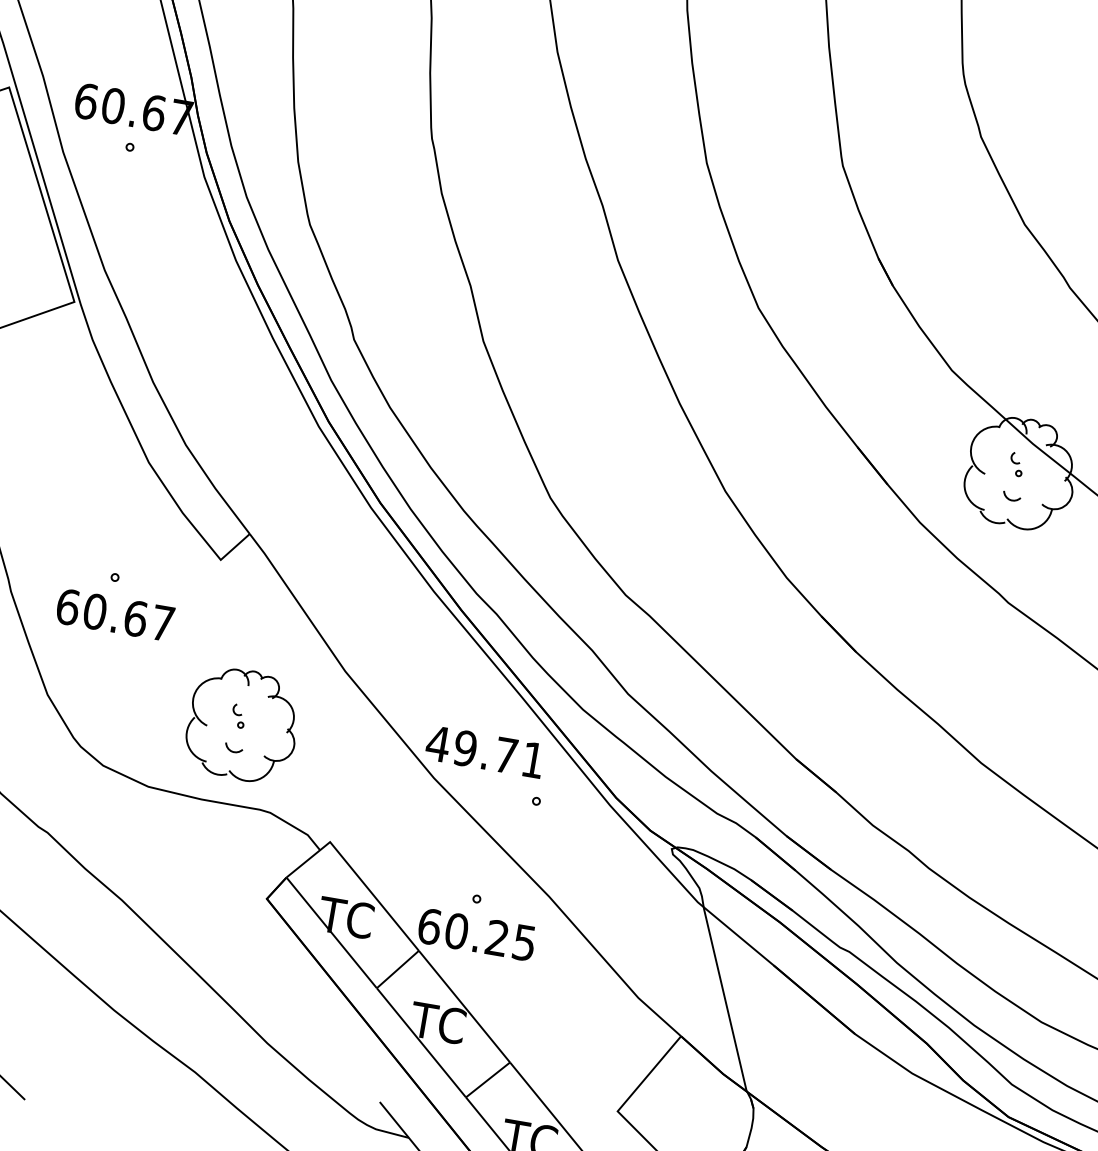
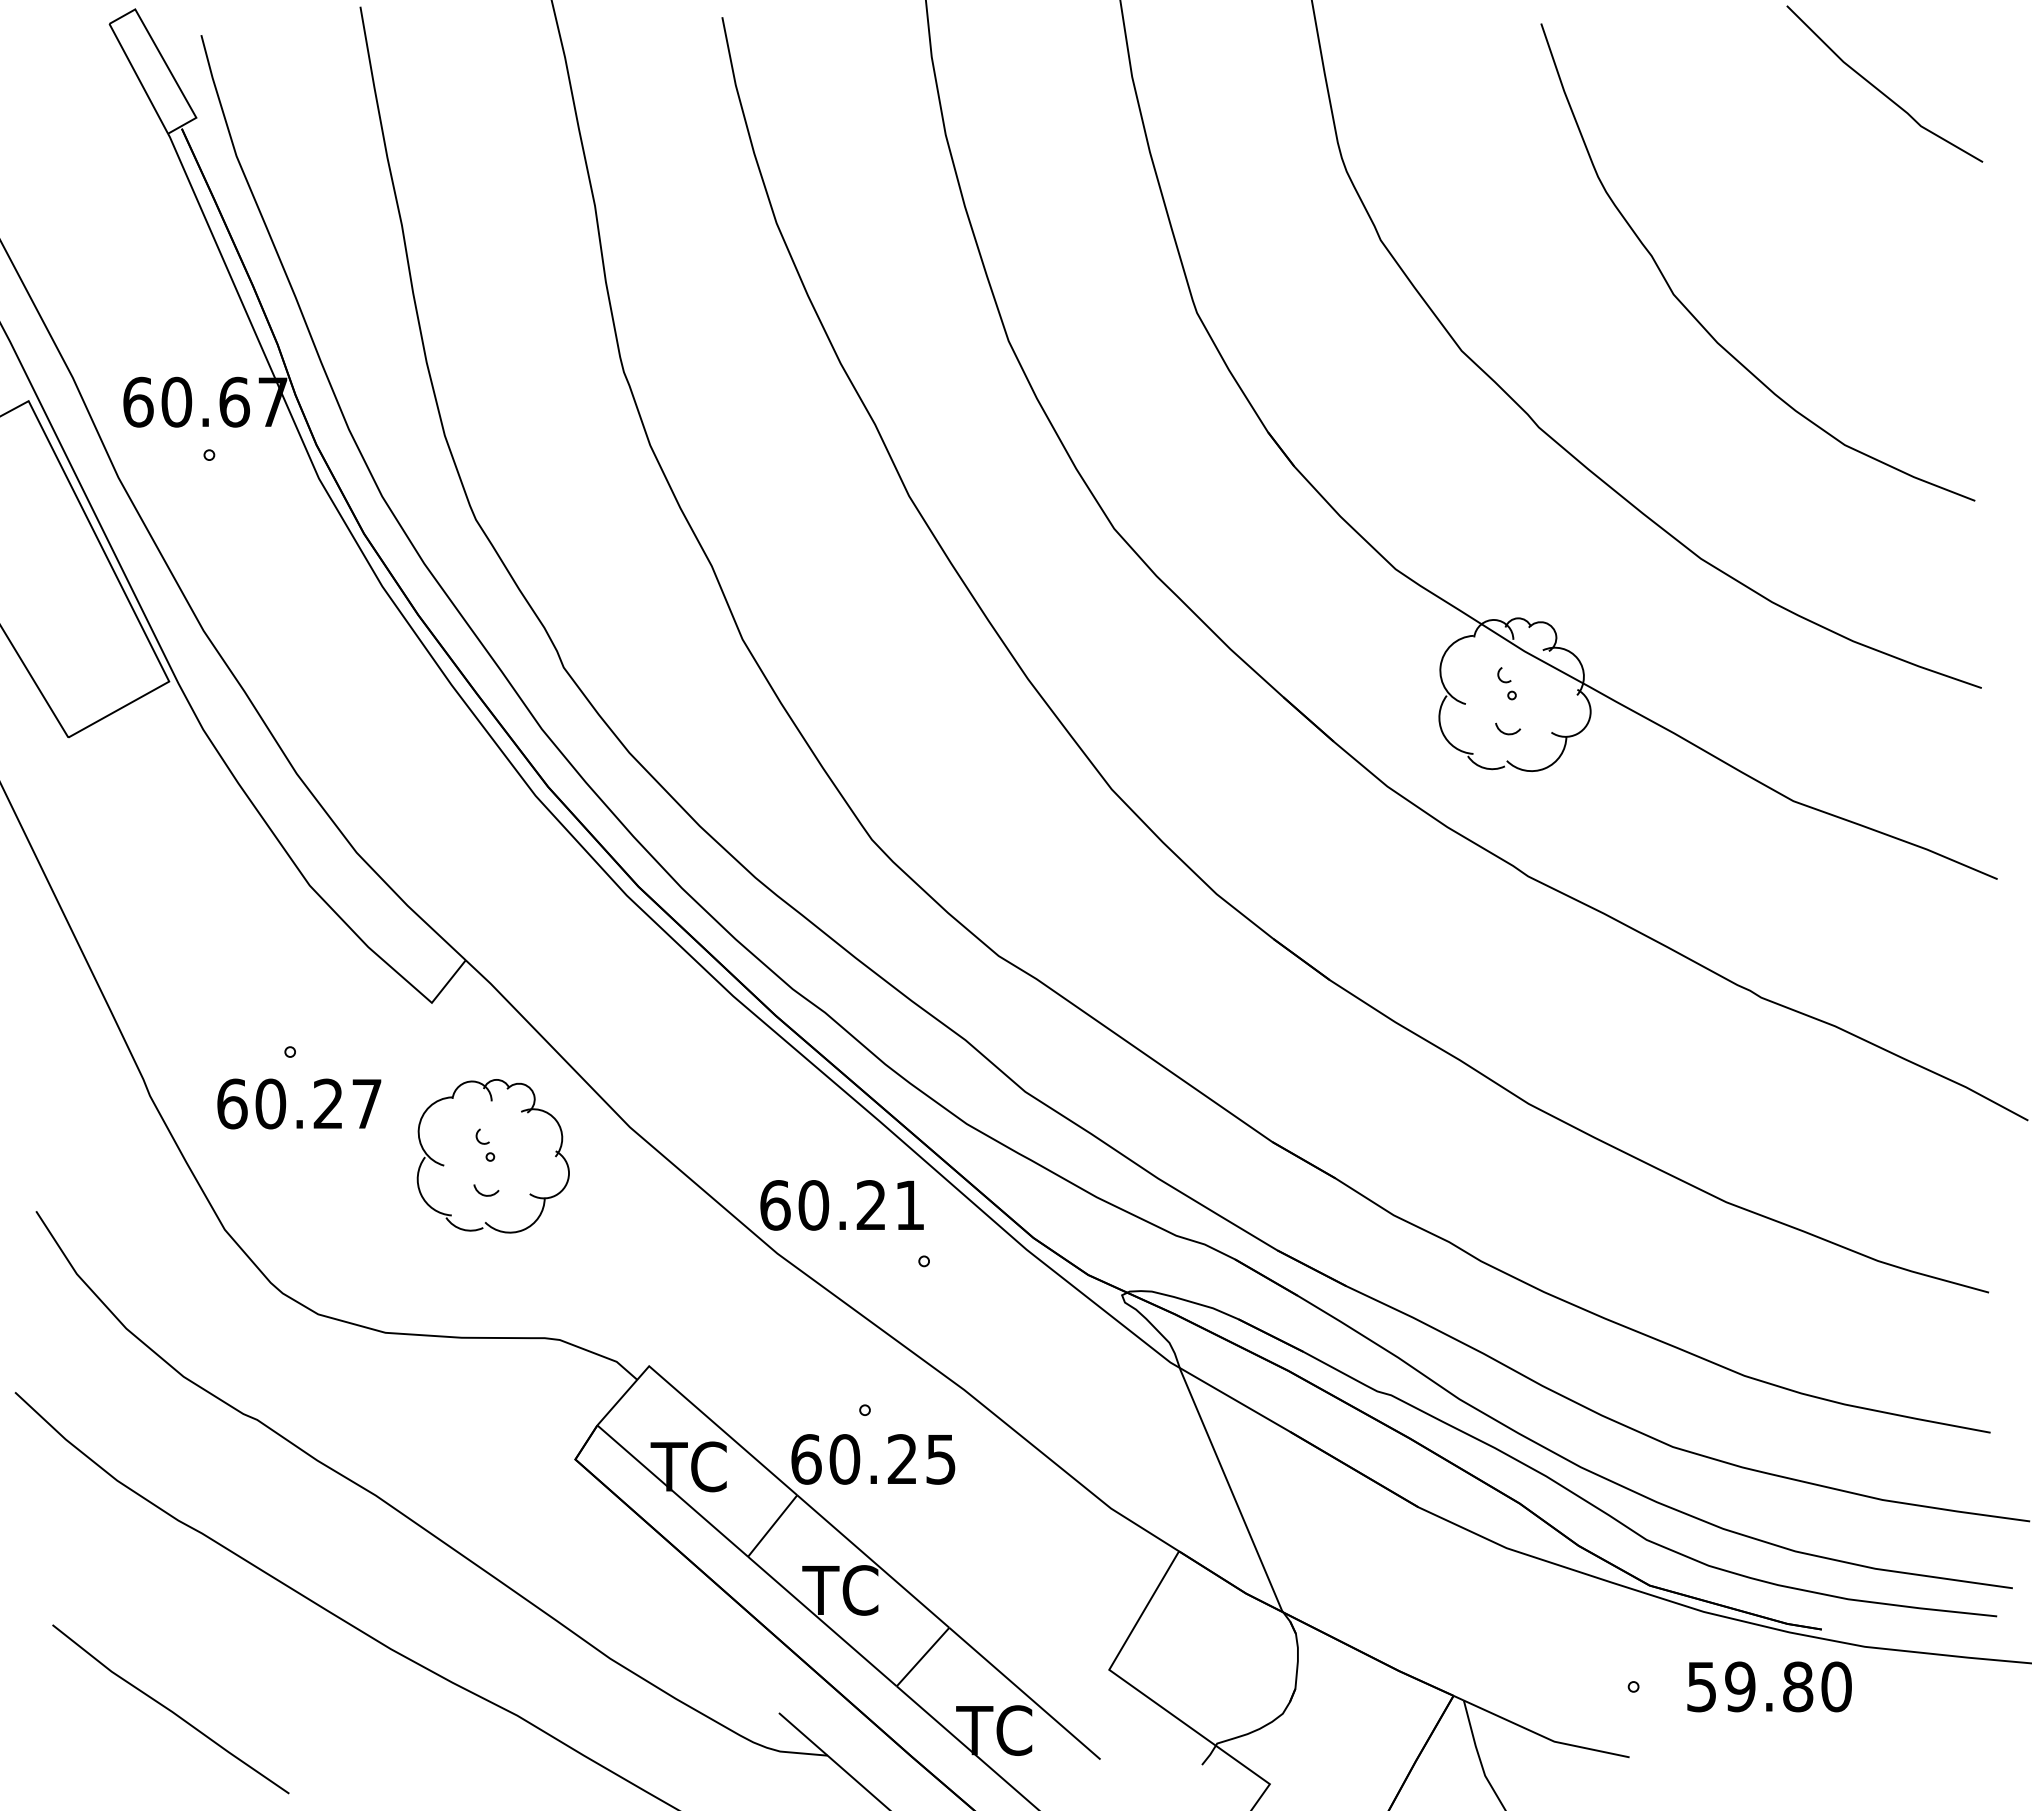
text: (135, 618) -> (328, 1103), 60.67 -> 60.27
part: (242, 725) -> (492, 1156), moved
text: (471, 749) -> (822, 1205), 49.71 -> 60.21

